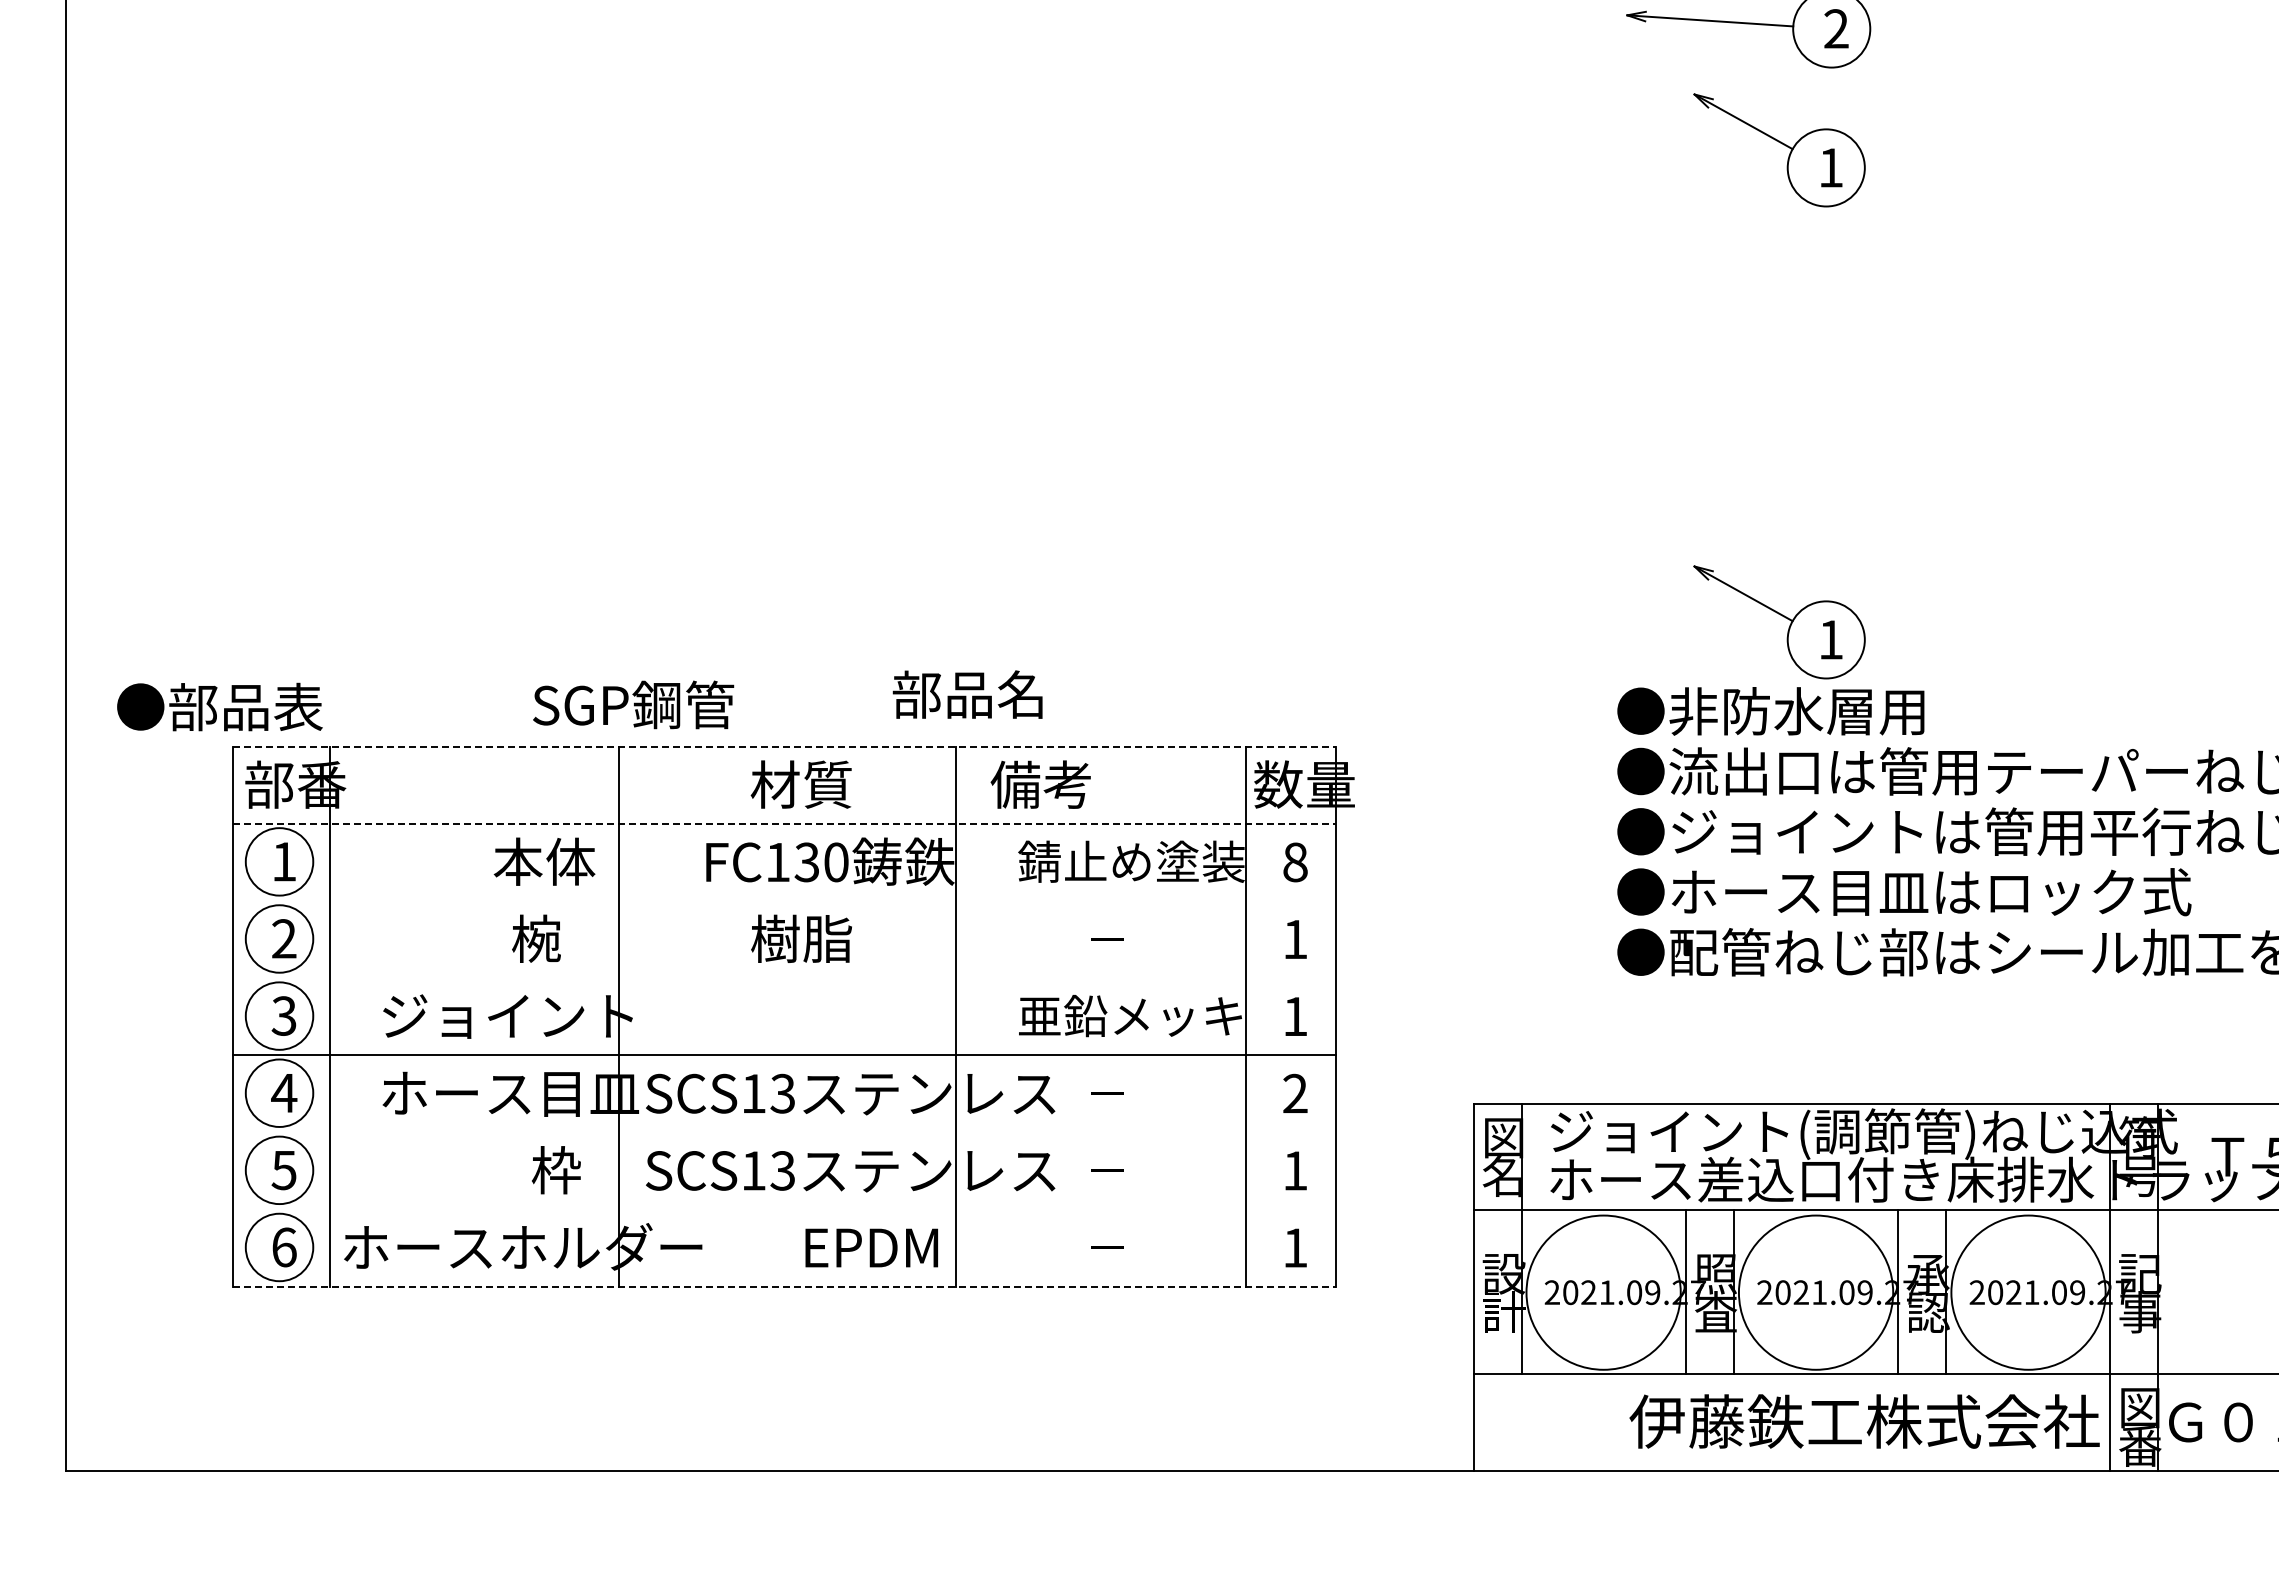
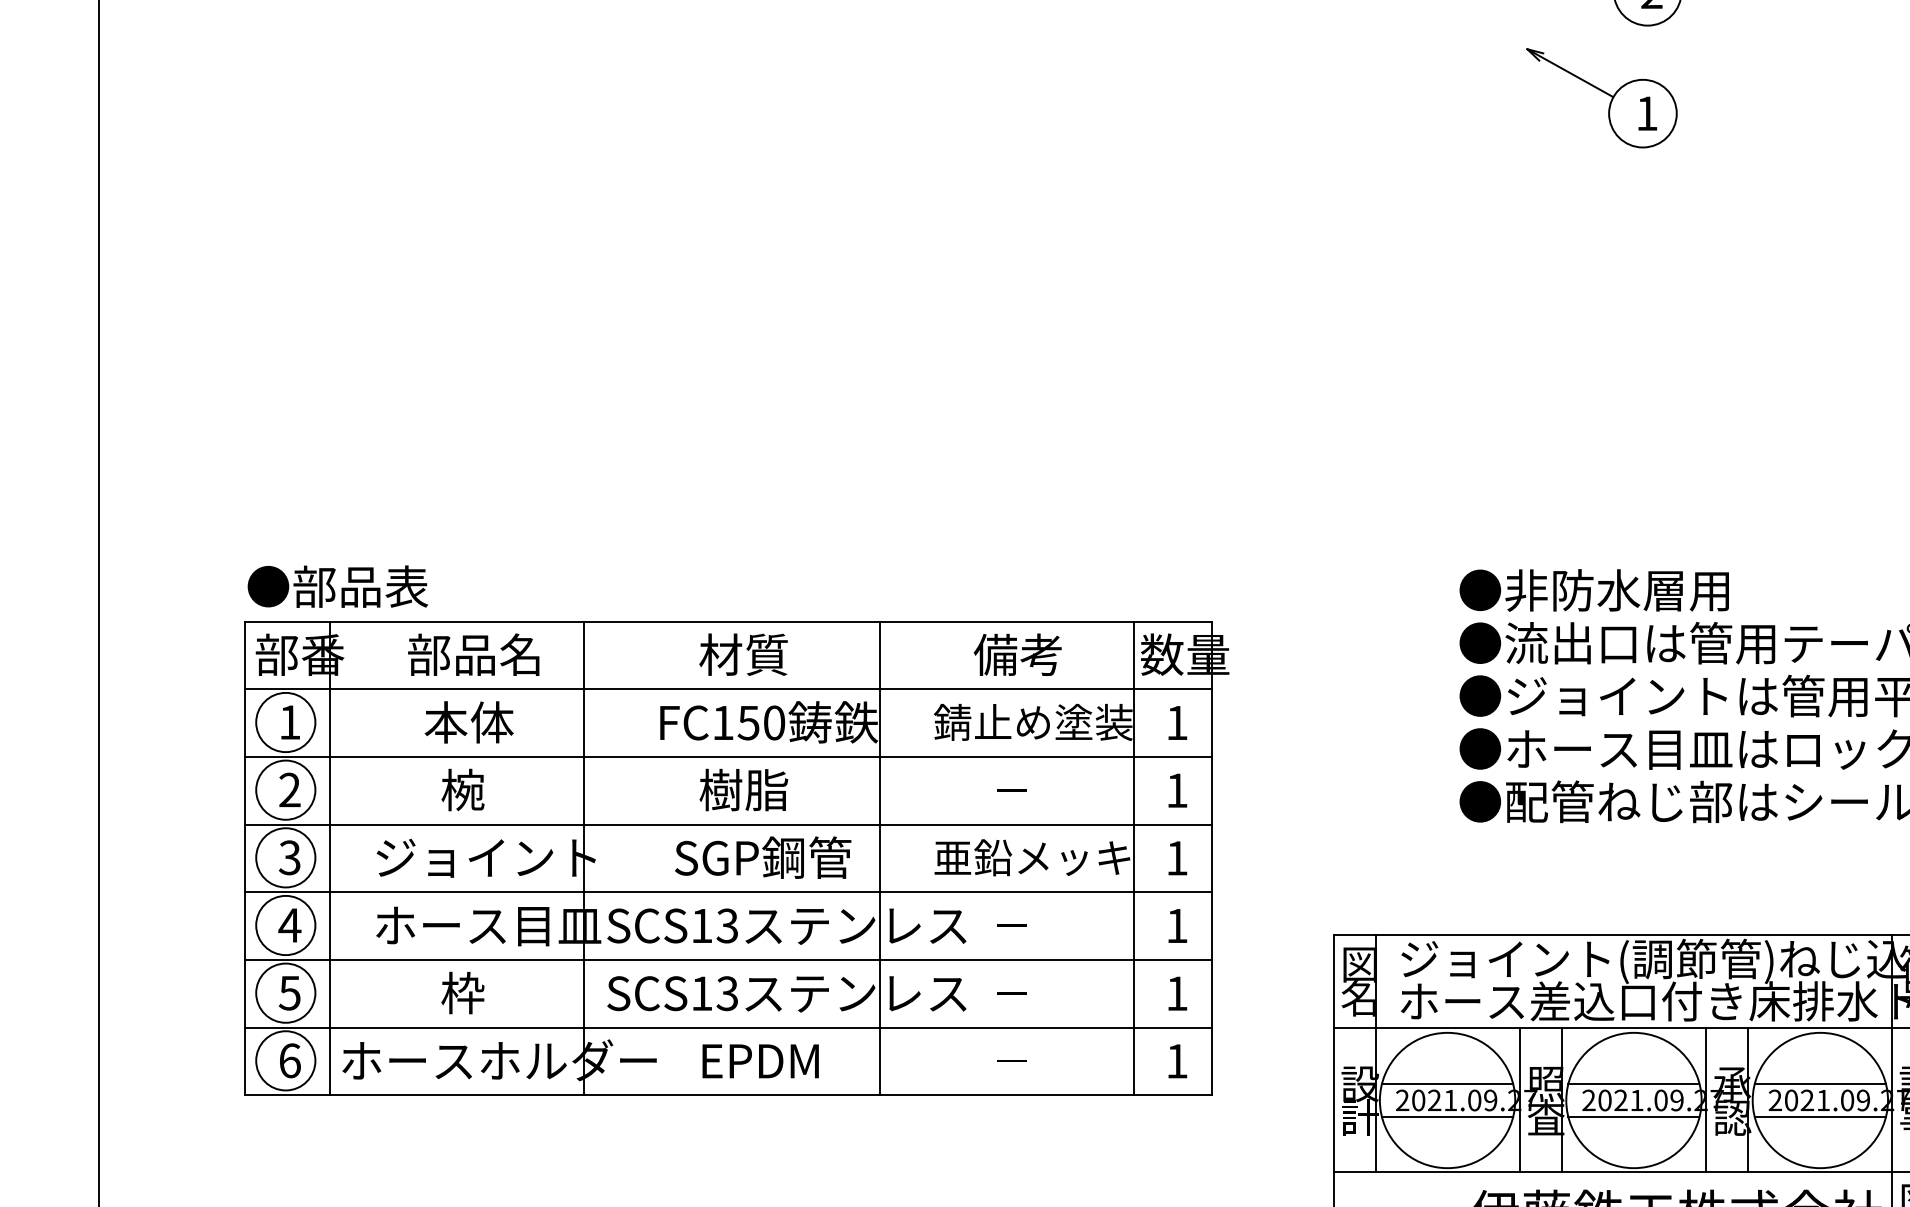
part: (1783, 617) -> (1605, 508), removed
text: (967, 694) -> (473, 654), moved
text: (633, 704) -> (763, 857), moved
text: (219, 706) -> (337, 586), moved
line: (785, 746) -> (729, 621), dashed -> solid
text: (1040, 784) -> (1017, 654), moved
line: (785, 823) -> (729, 688), dashed -> solid
text: (544, 861) -> (469, 722), moved
text: (806, 861) -> (748, 722), FC130 -> FC150
text: (1295, 862) -> (1177, 723), 8 -> 1
line: (784, 901) -> (728, 757), added
text: (536, 938) -> (463, 789), moved
line: (784, 978) -> (728, 824), added
text: (1295, 1092) -> (1177, 924), 2 -> 1
line: (784, 1132) -> (728, 959), added
text: (556, 1170) -> (463, 993), moved
line: (784, 1209) -> (728, 1027), added
text: (871, 1247) -> (760, 1060), moved
line: (1603, 1273) -> (1447, 1083), added
line: (1815, 1273) -> (1633, 1083), added
line: (2028, 1273) -> (1820, 1083), added
line: (785, 1286) -> (729, 1095), dashed -> solid
line: (1603, 1311) -> (1447, 1117), added
line: (1815, 1311) -> (1633, 1117), added
line: (2028, 1311) -> (1820, 1117), added

